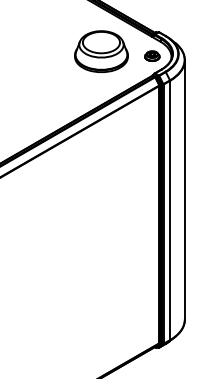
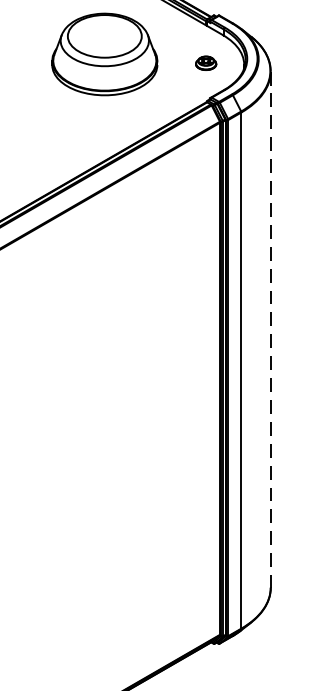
part: (152, 55) -> (206, 62), size x0.7
line: (184, 189) -> (270, 328), solid -> dashed

